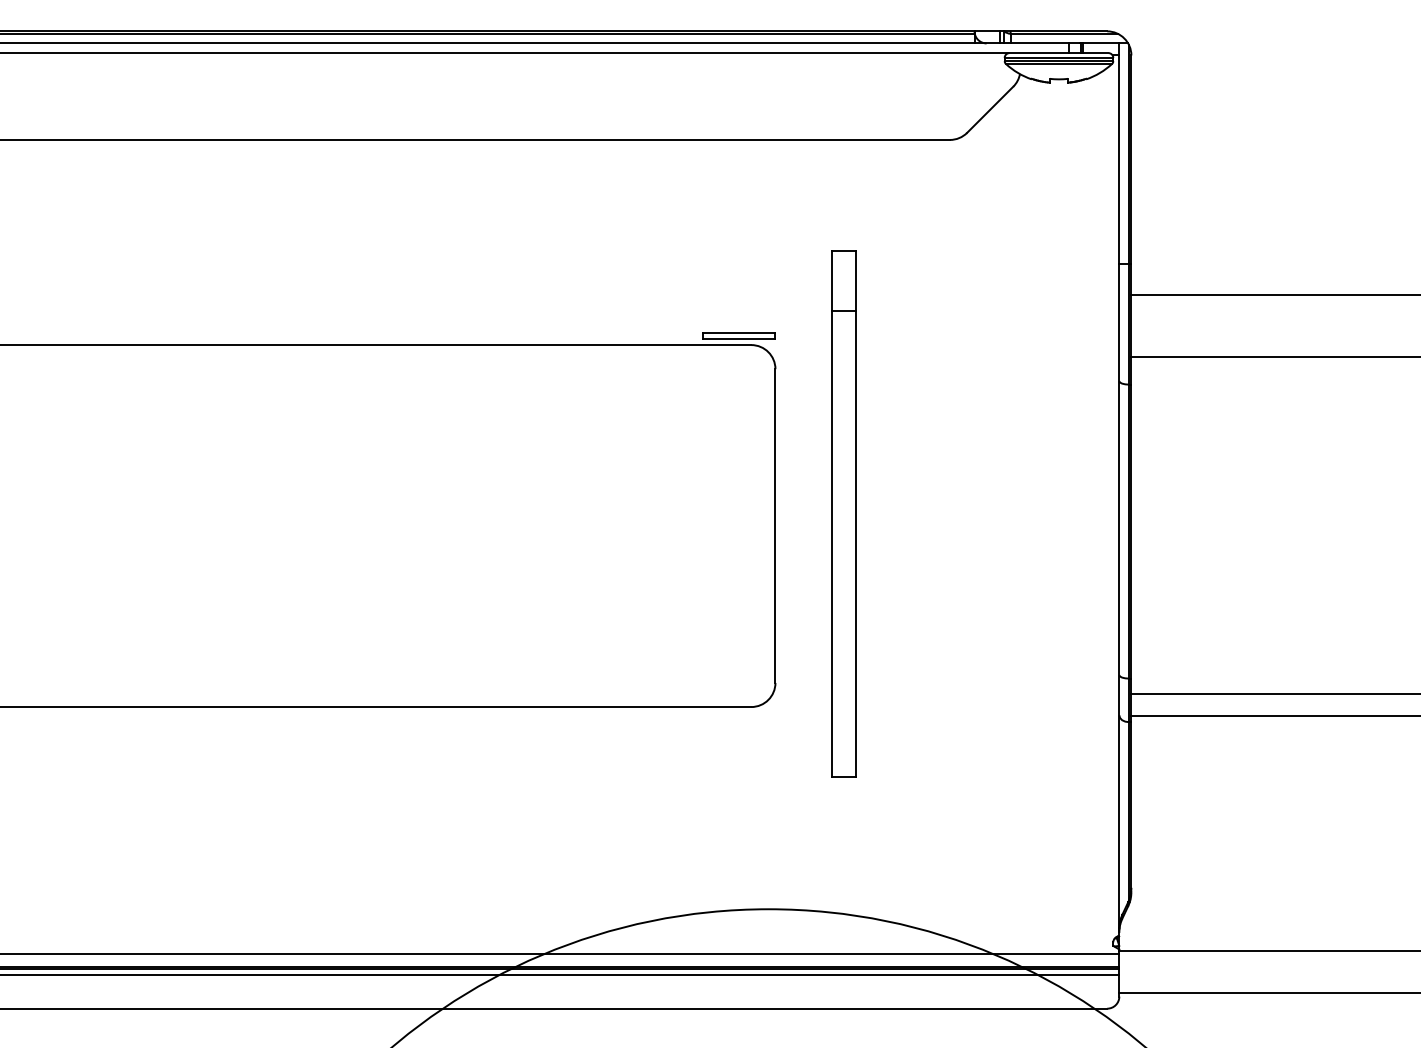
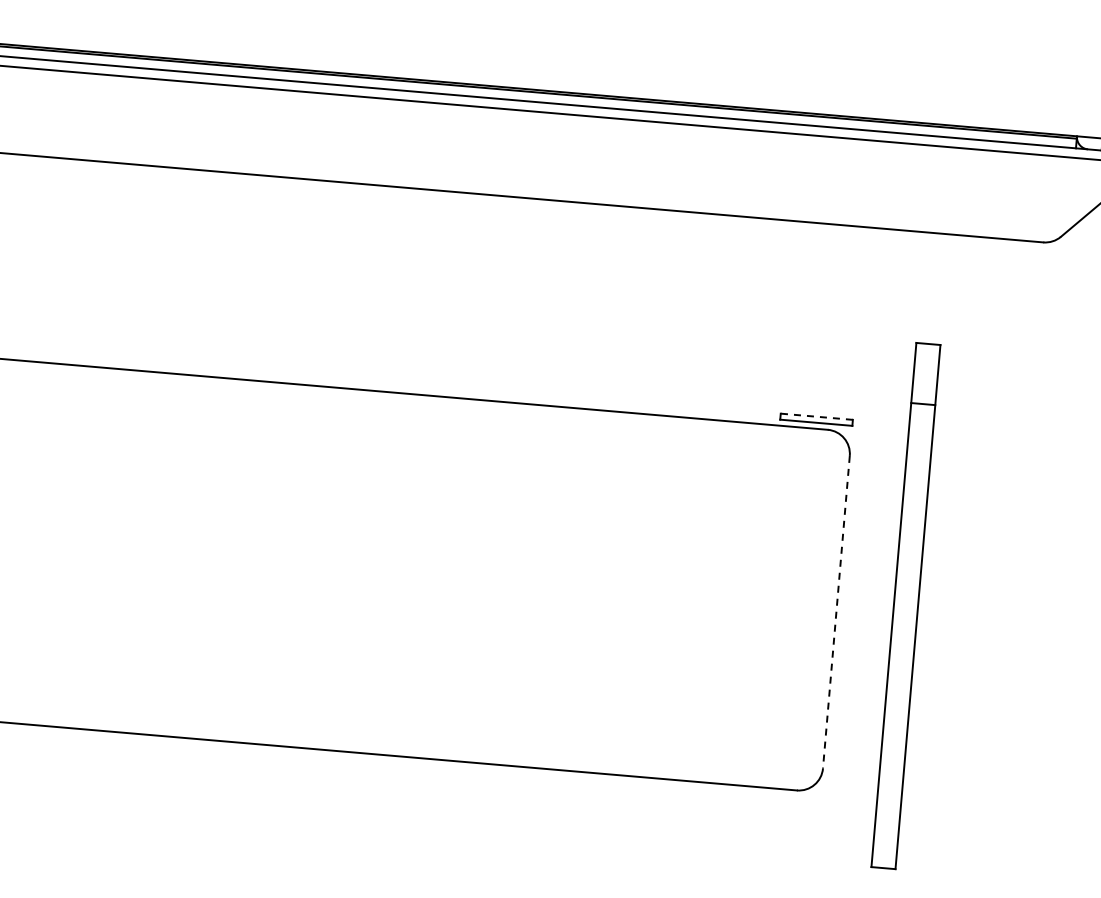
line: (738, 333) -> (816, 417), solid -> dashed
line: (775, 526) -> (836, 612), solid -> dashed

